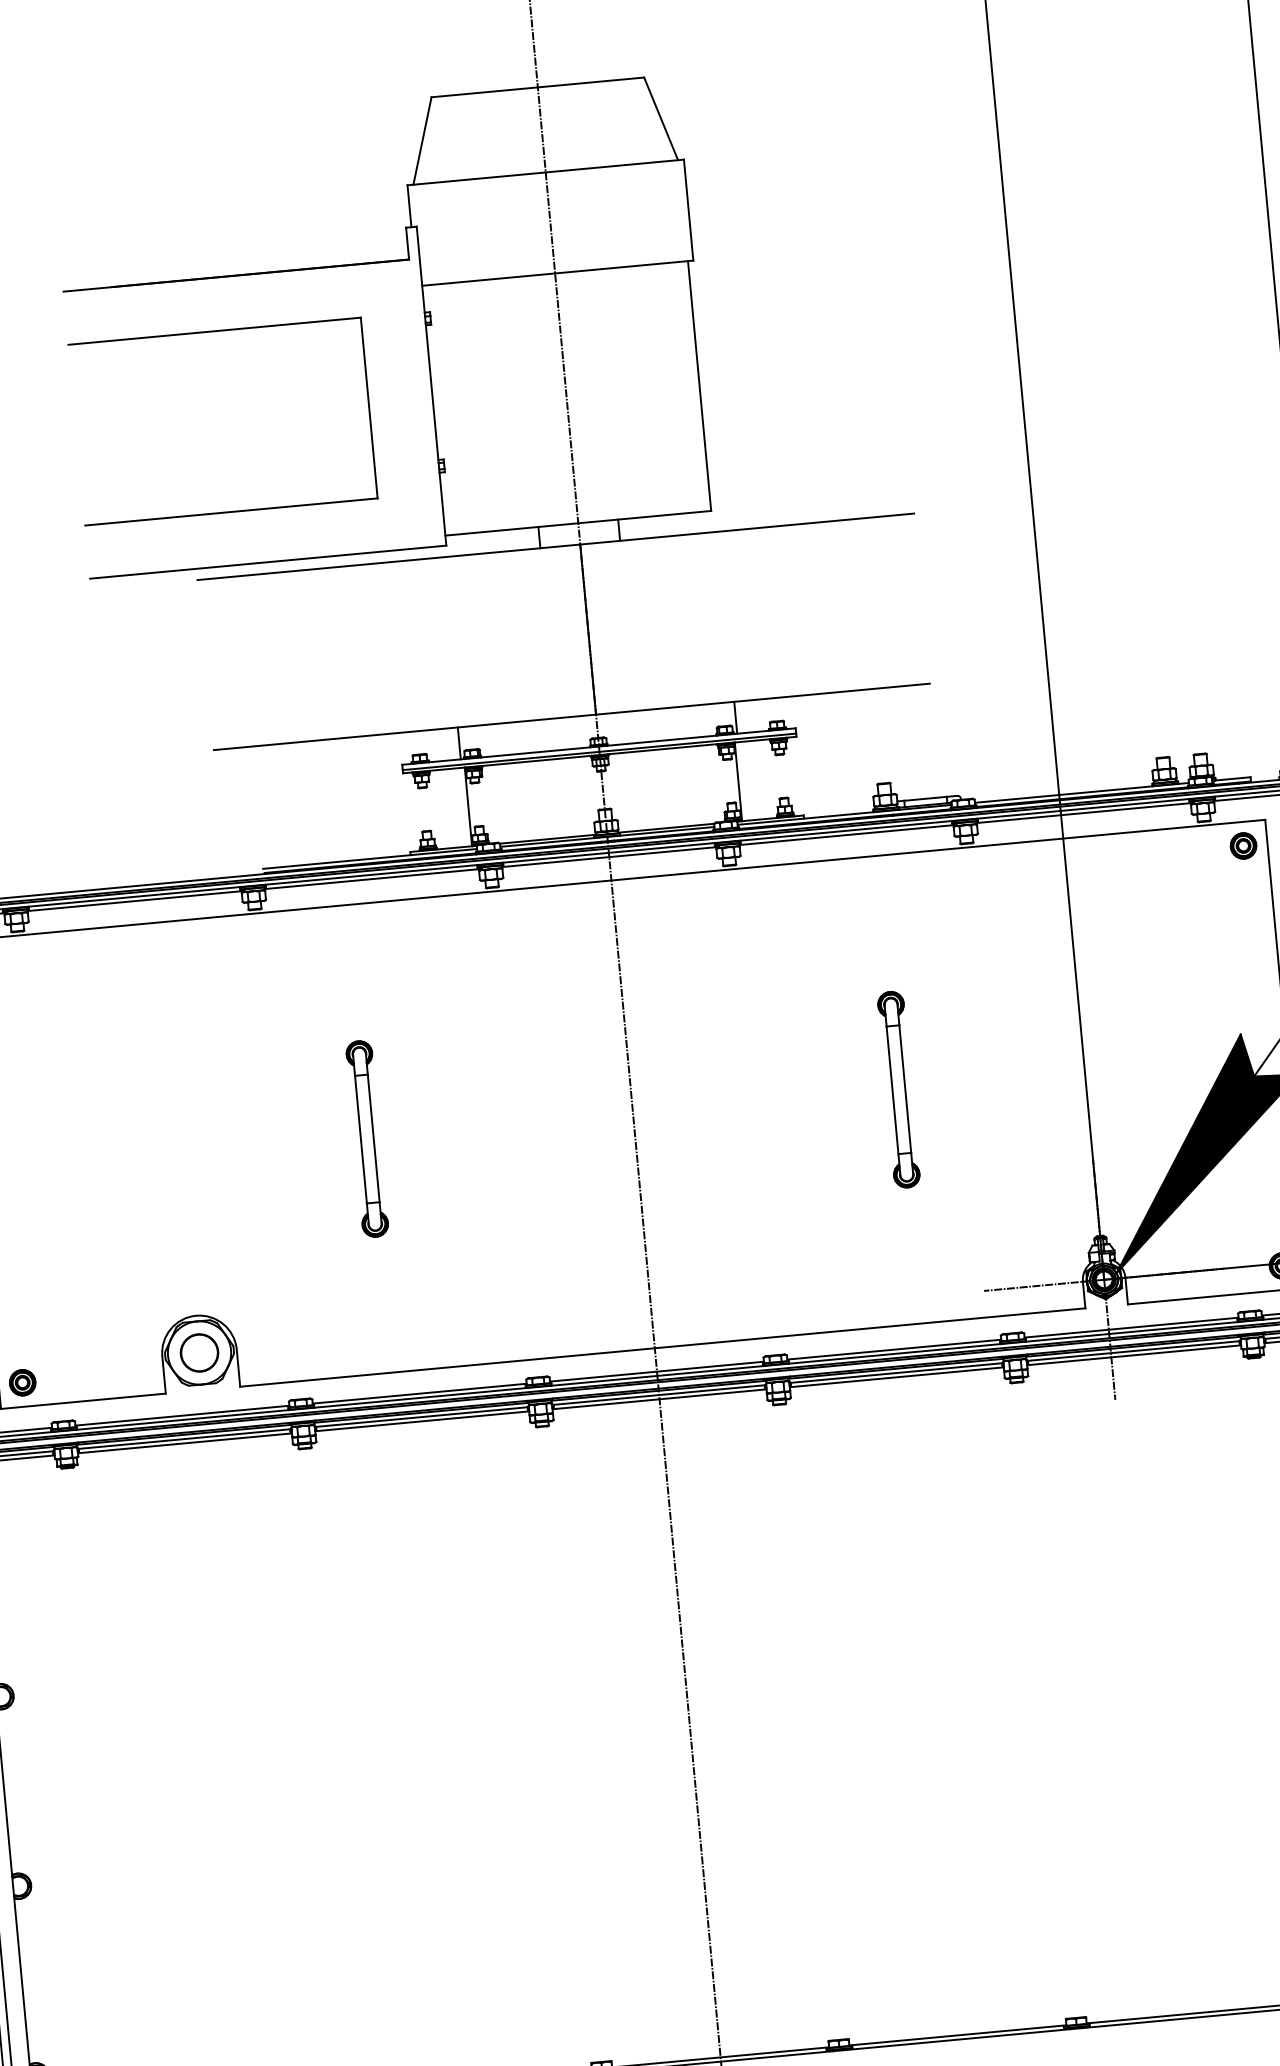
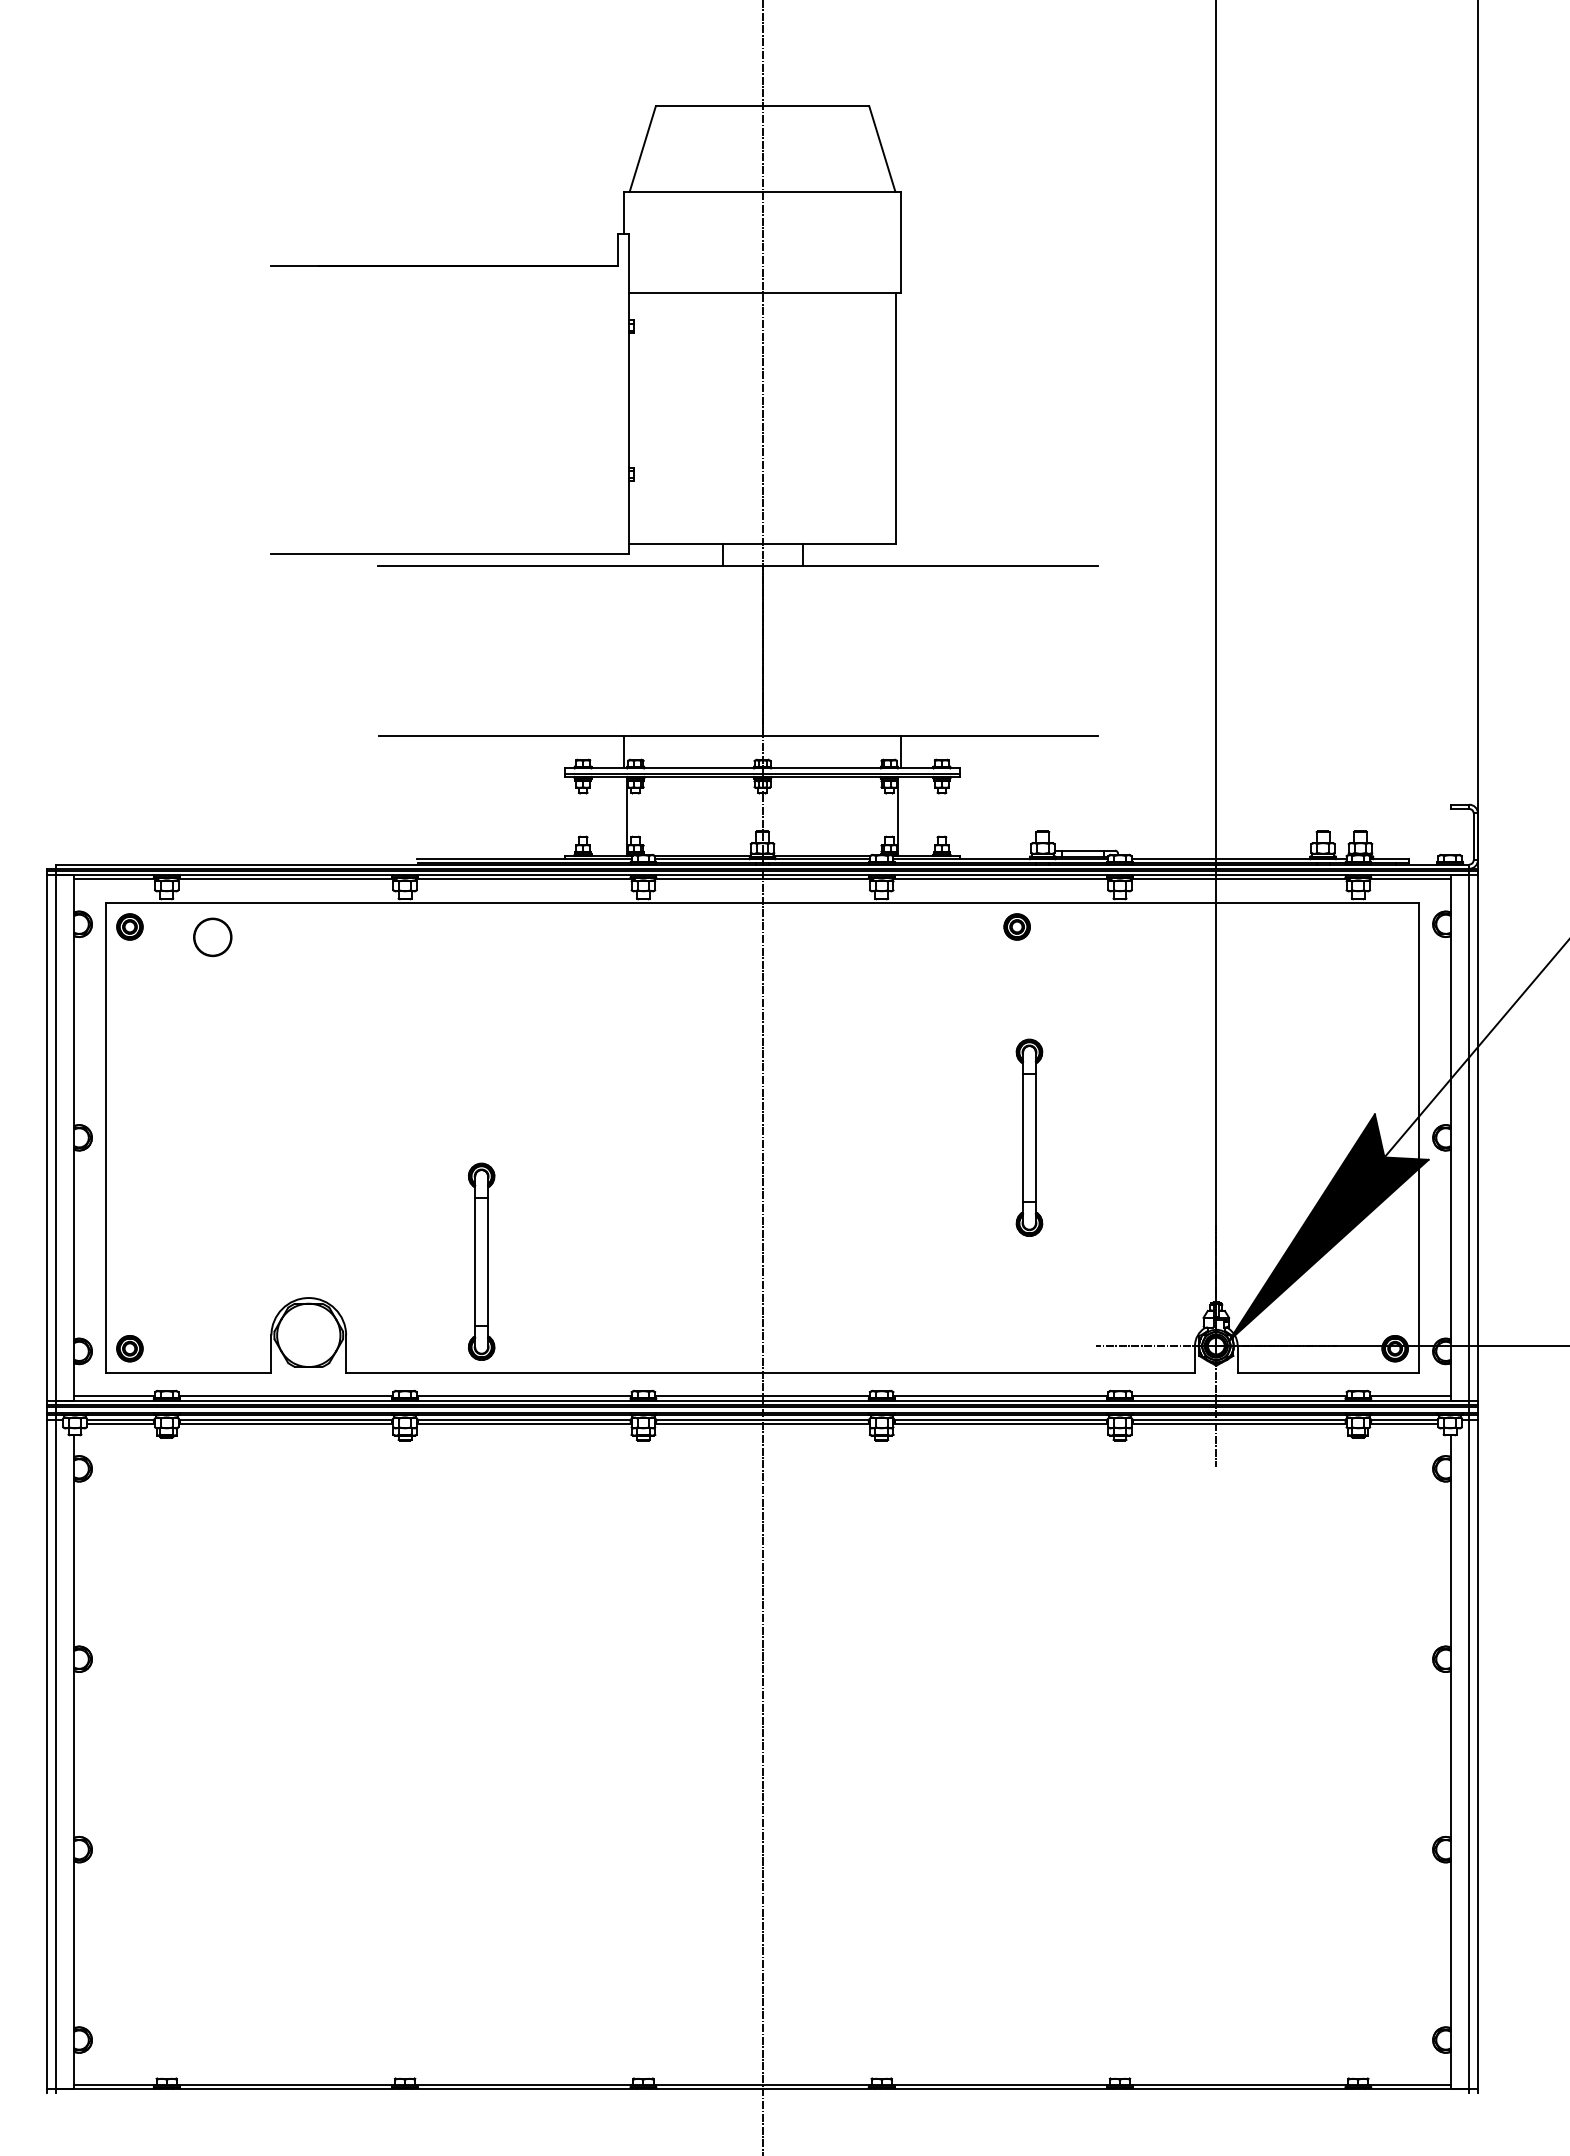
part: (213, 331) -> (417, 319), removed
part: (1242, 845) -> (1016, 926), moved
part: (367, 1138) -> (481, 1261), moved
part: (199, 1353) -> (212, 937), moved

